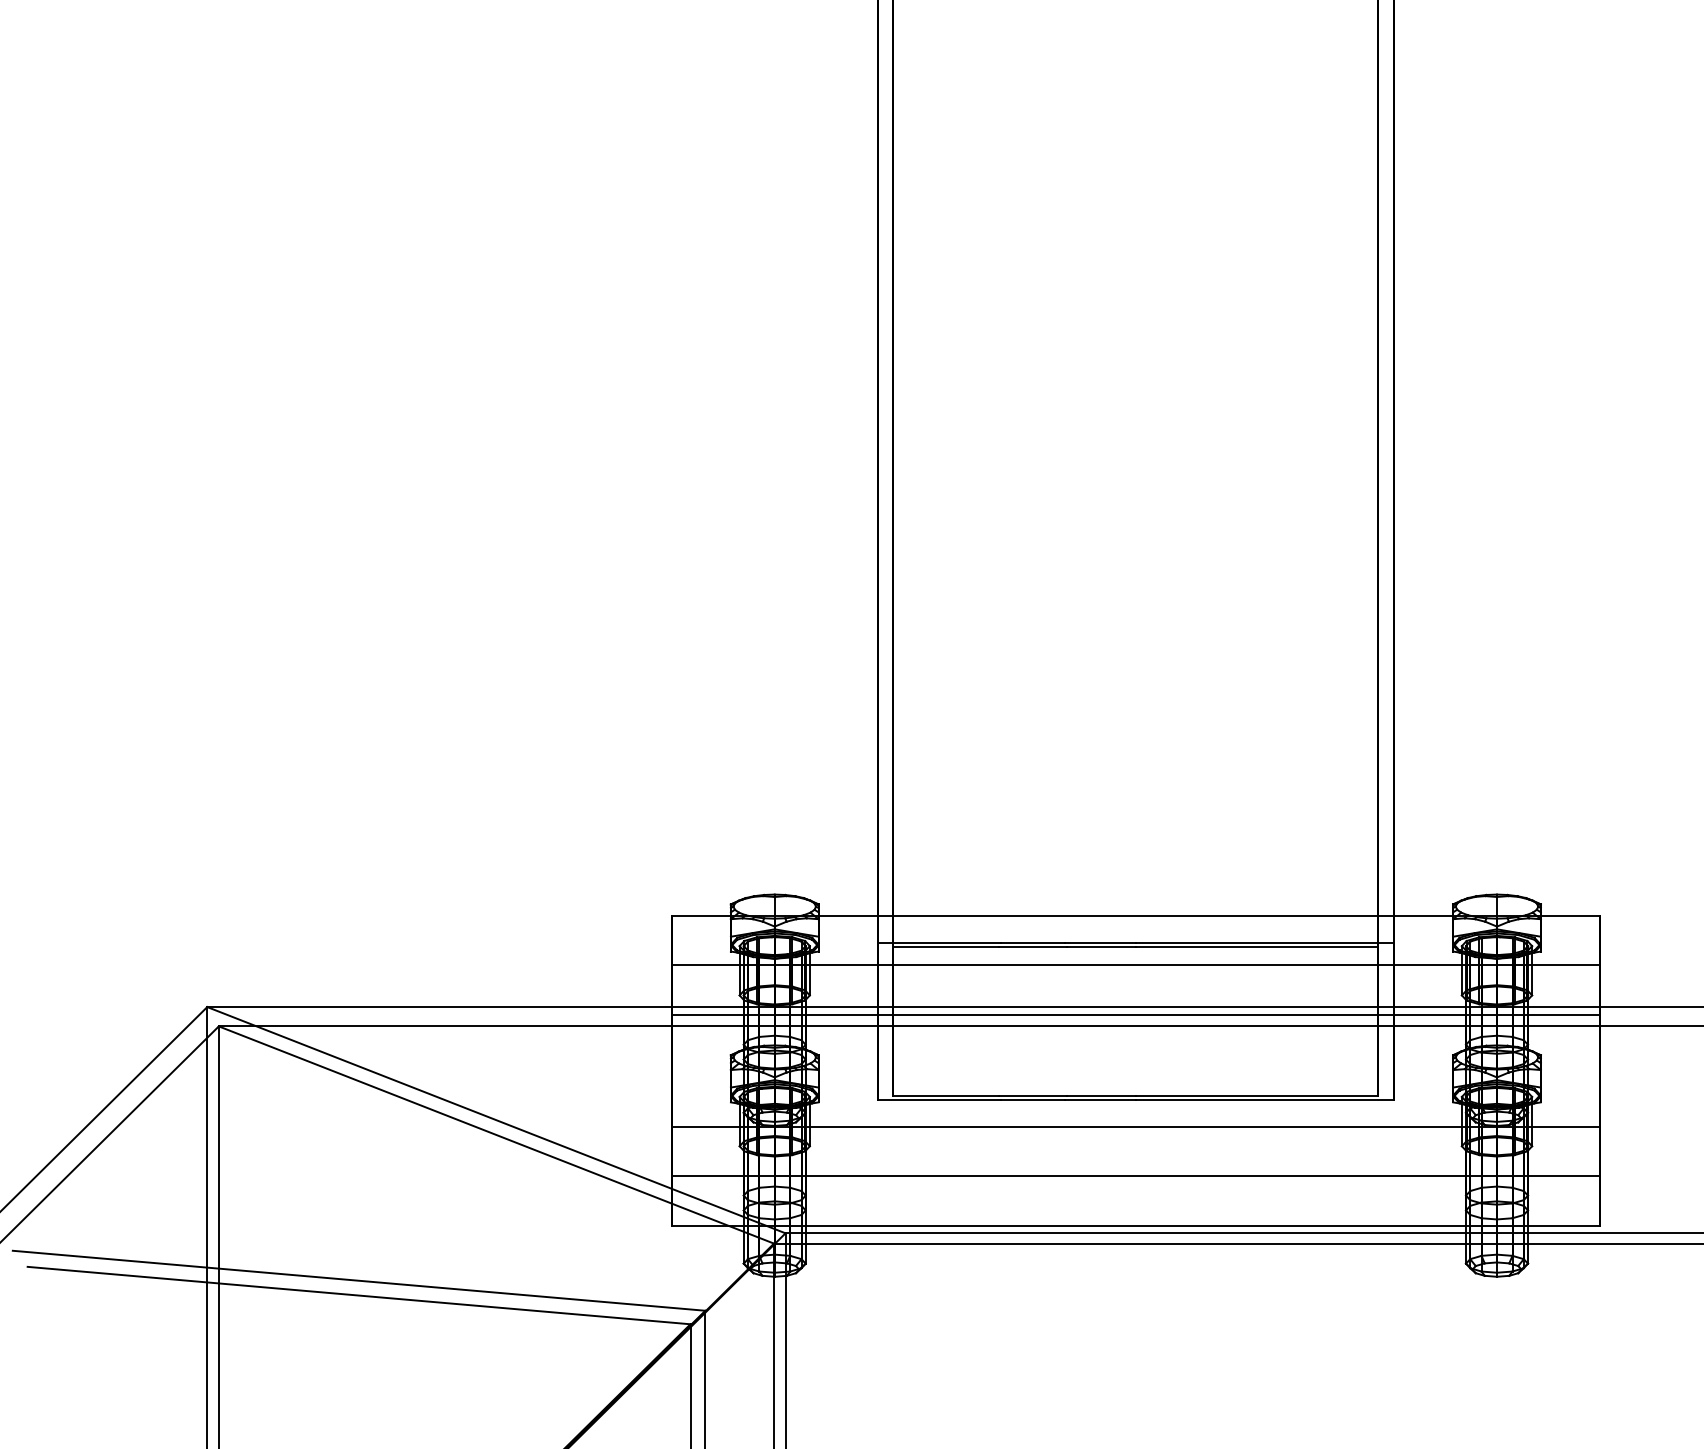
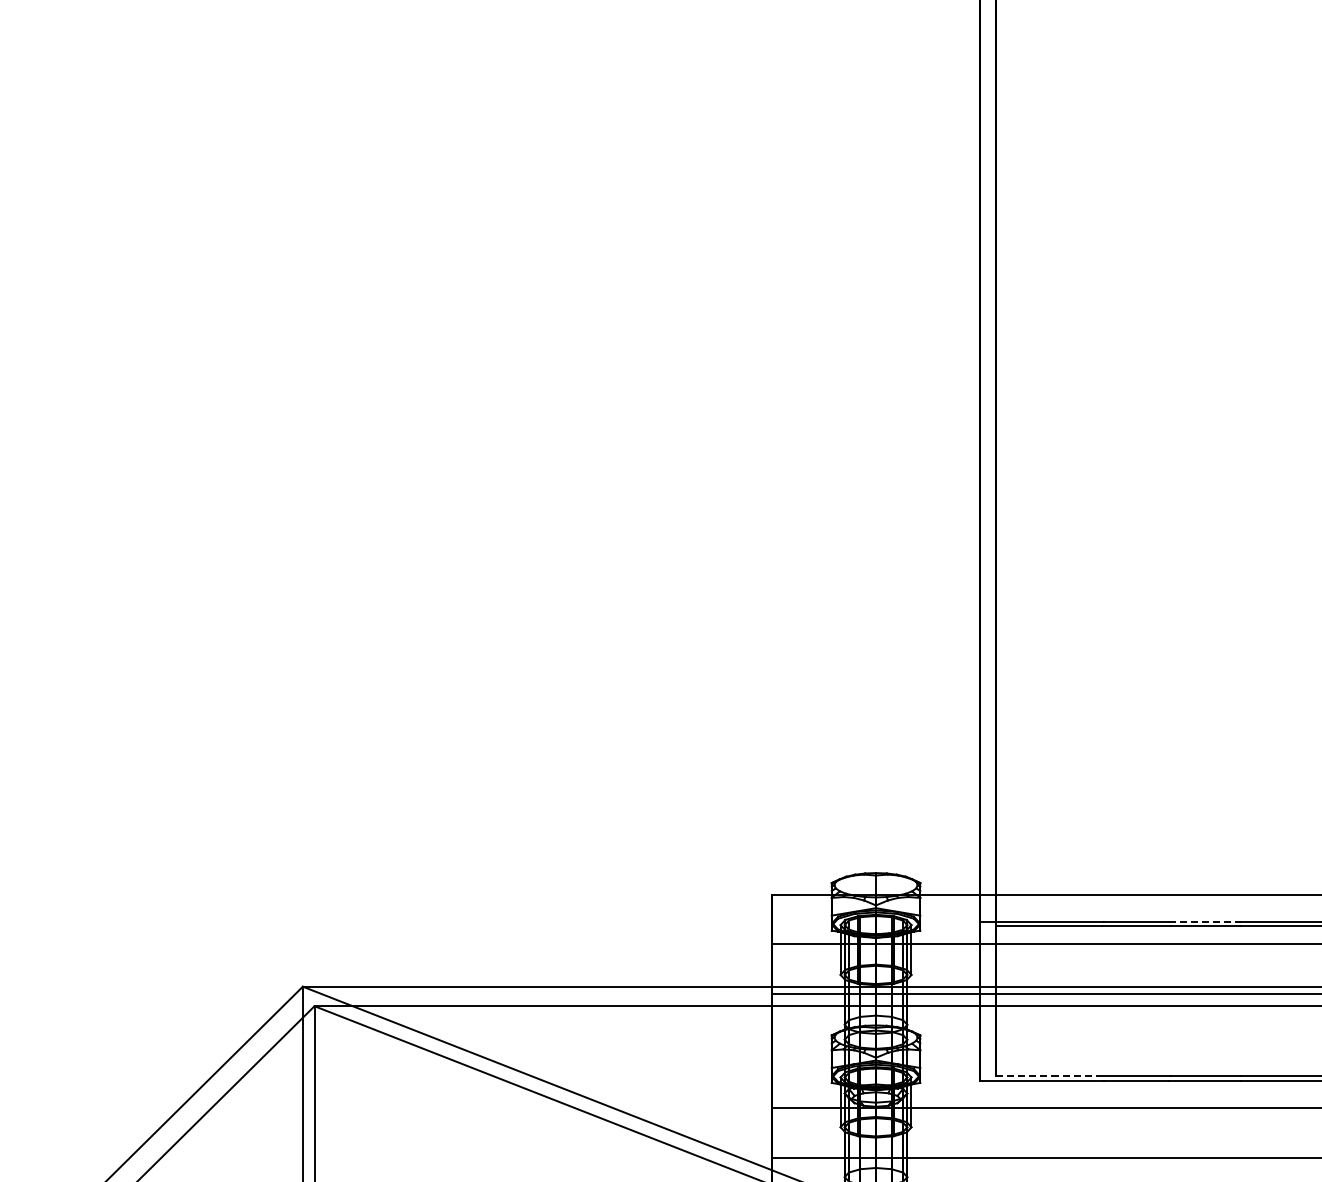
line: (1100, 942) -> (1205, 921), solid -> dashed
line: (946, 1095) -> (1049, 1076), solid -> dashed

